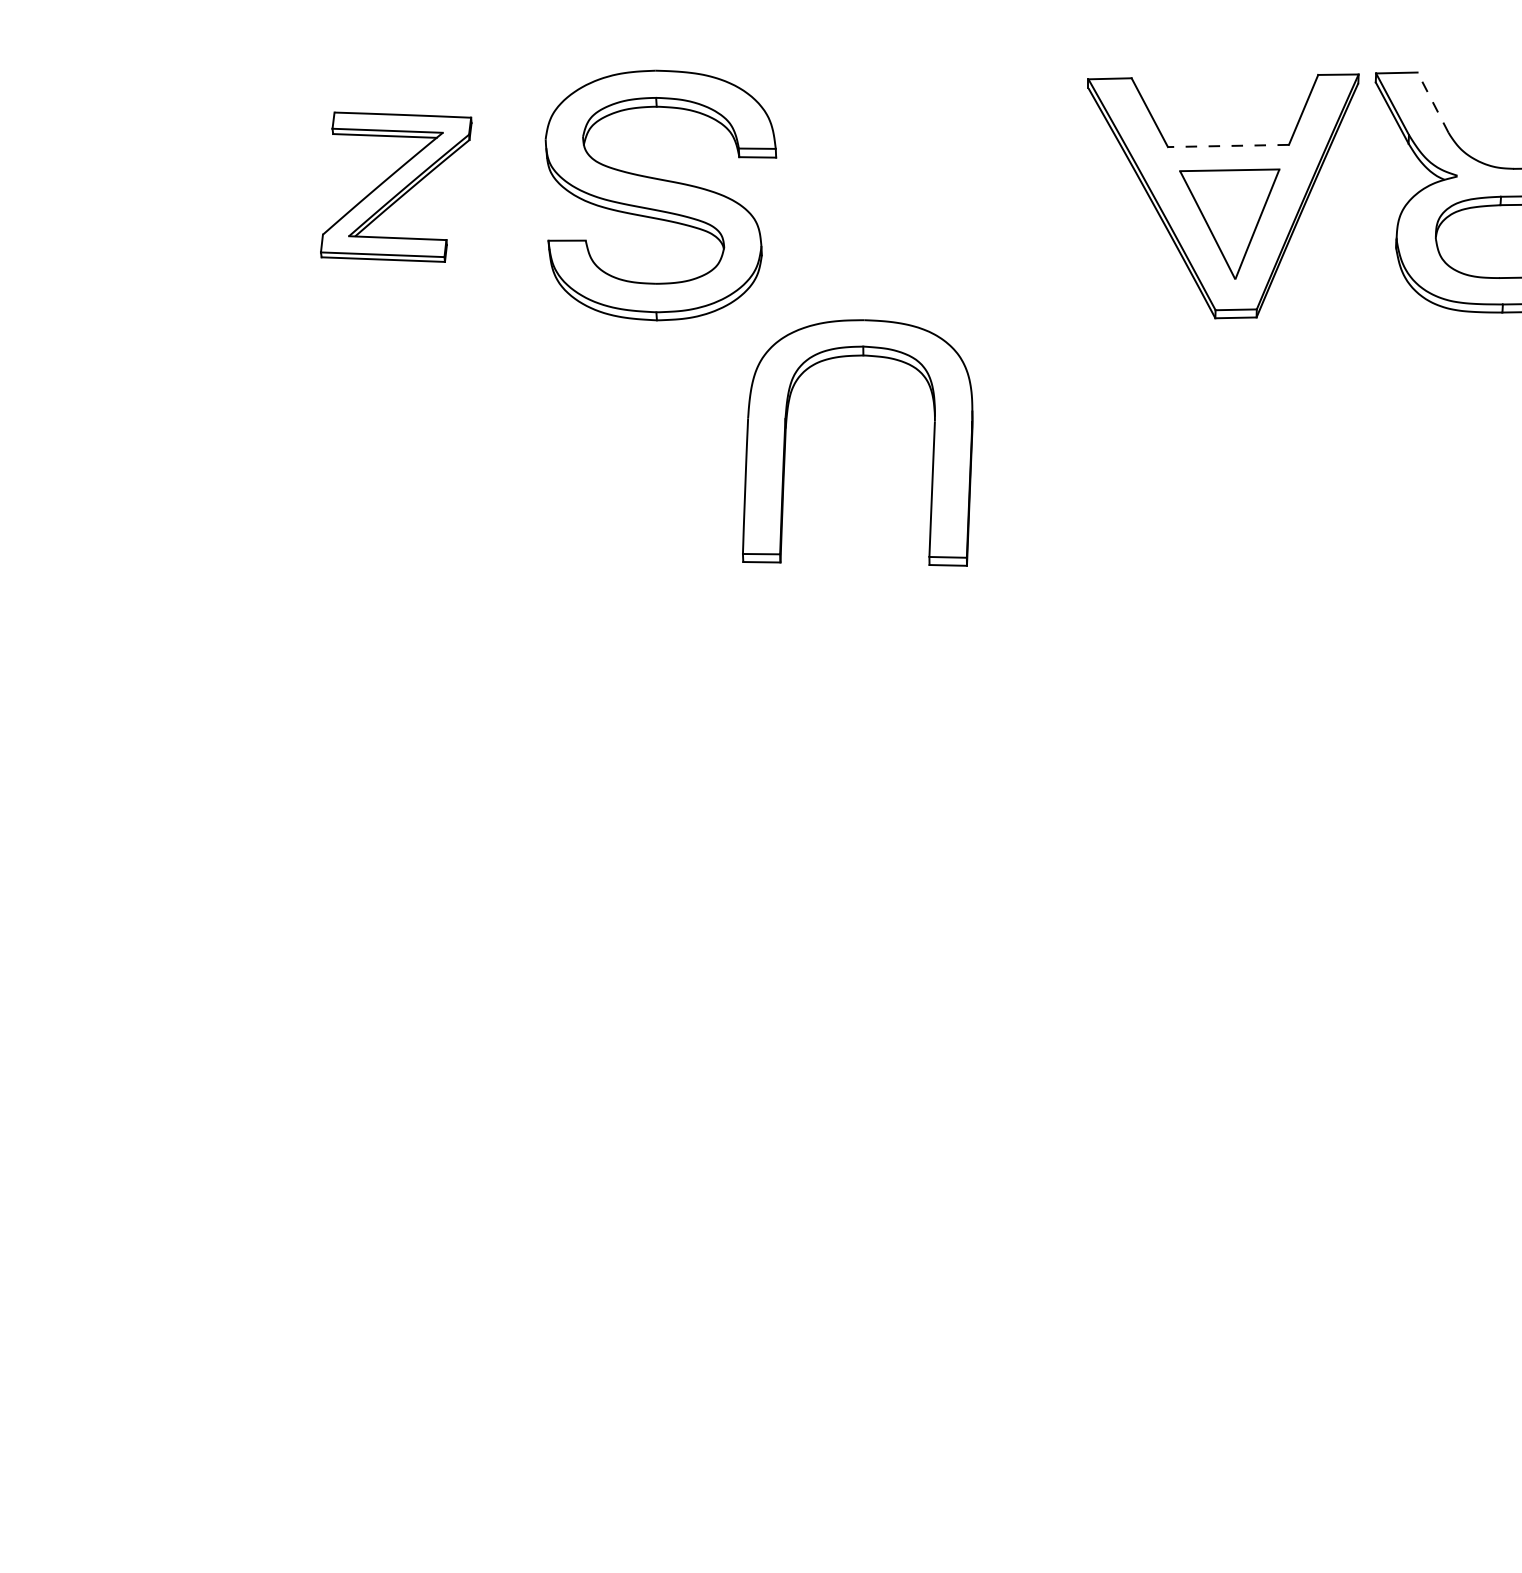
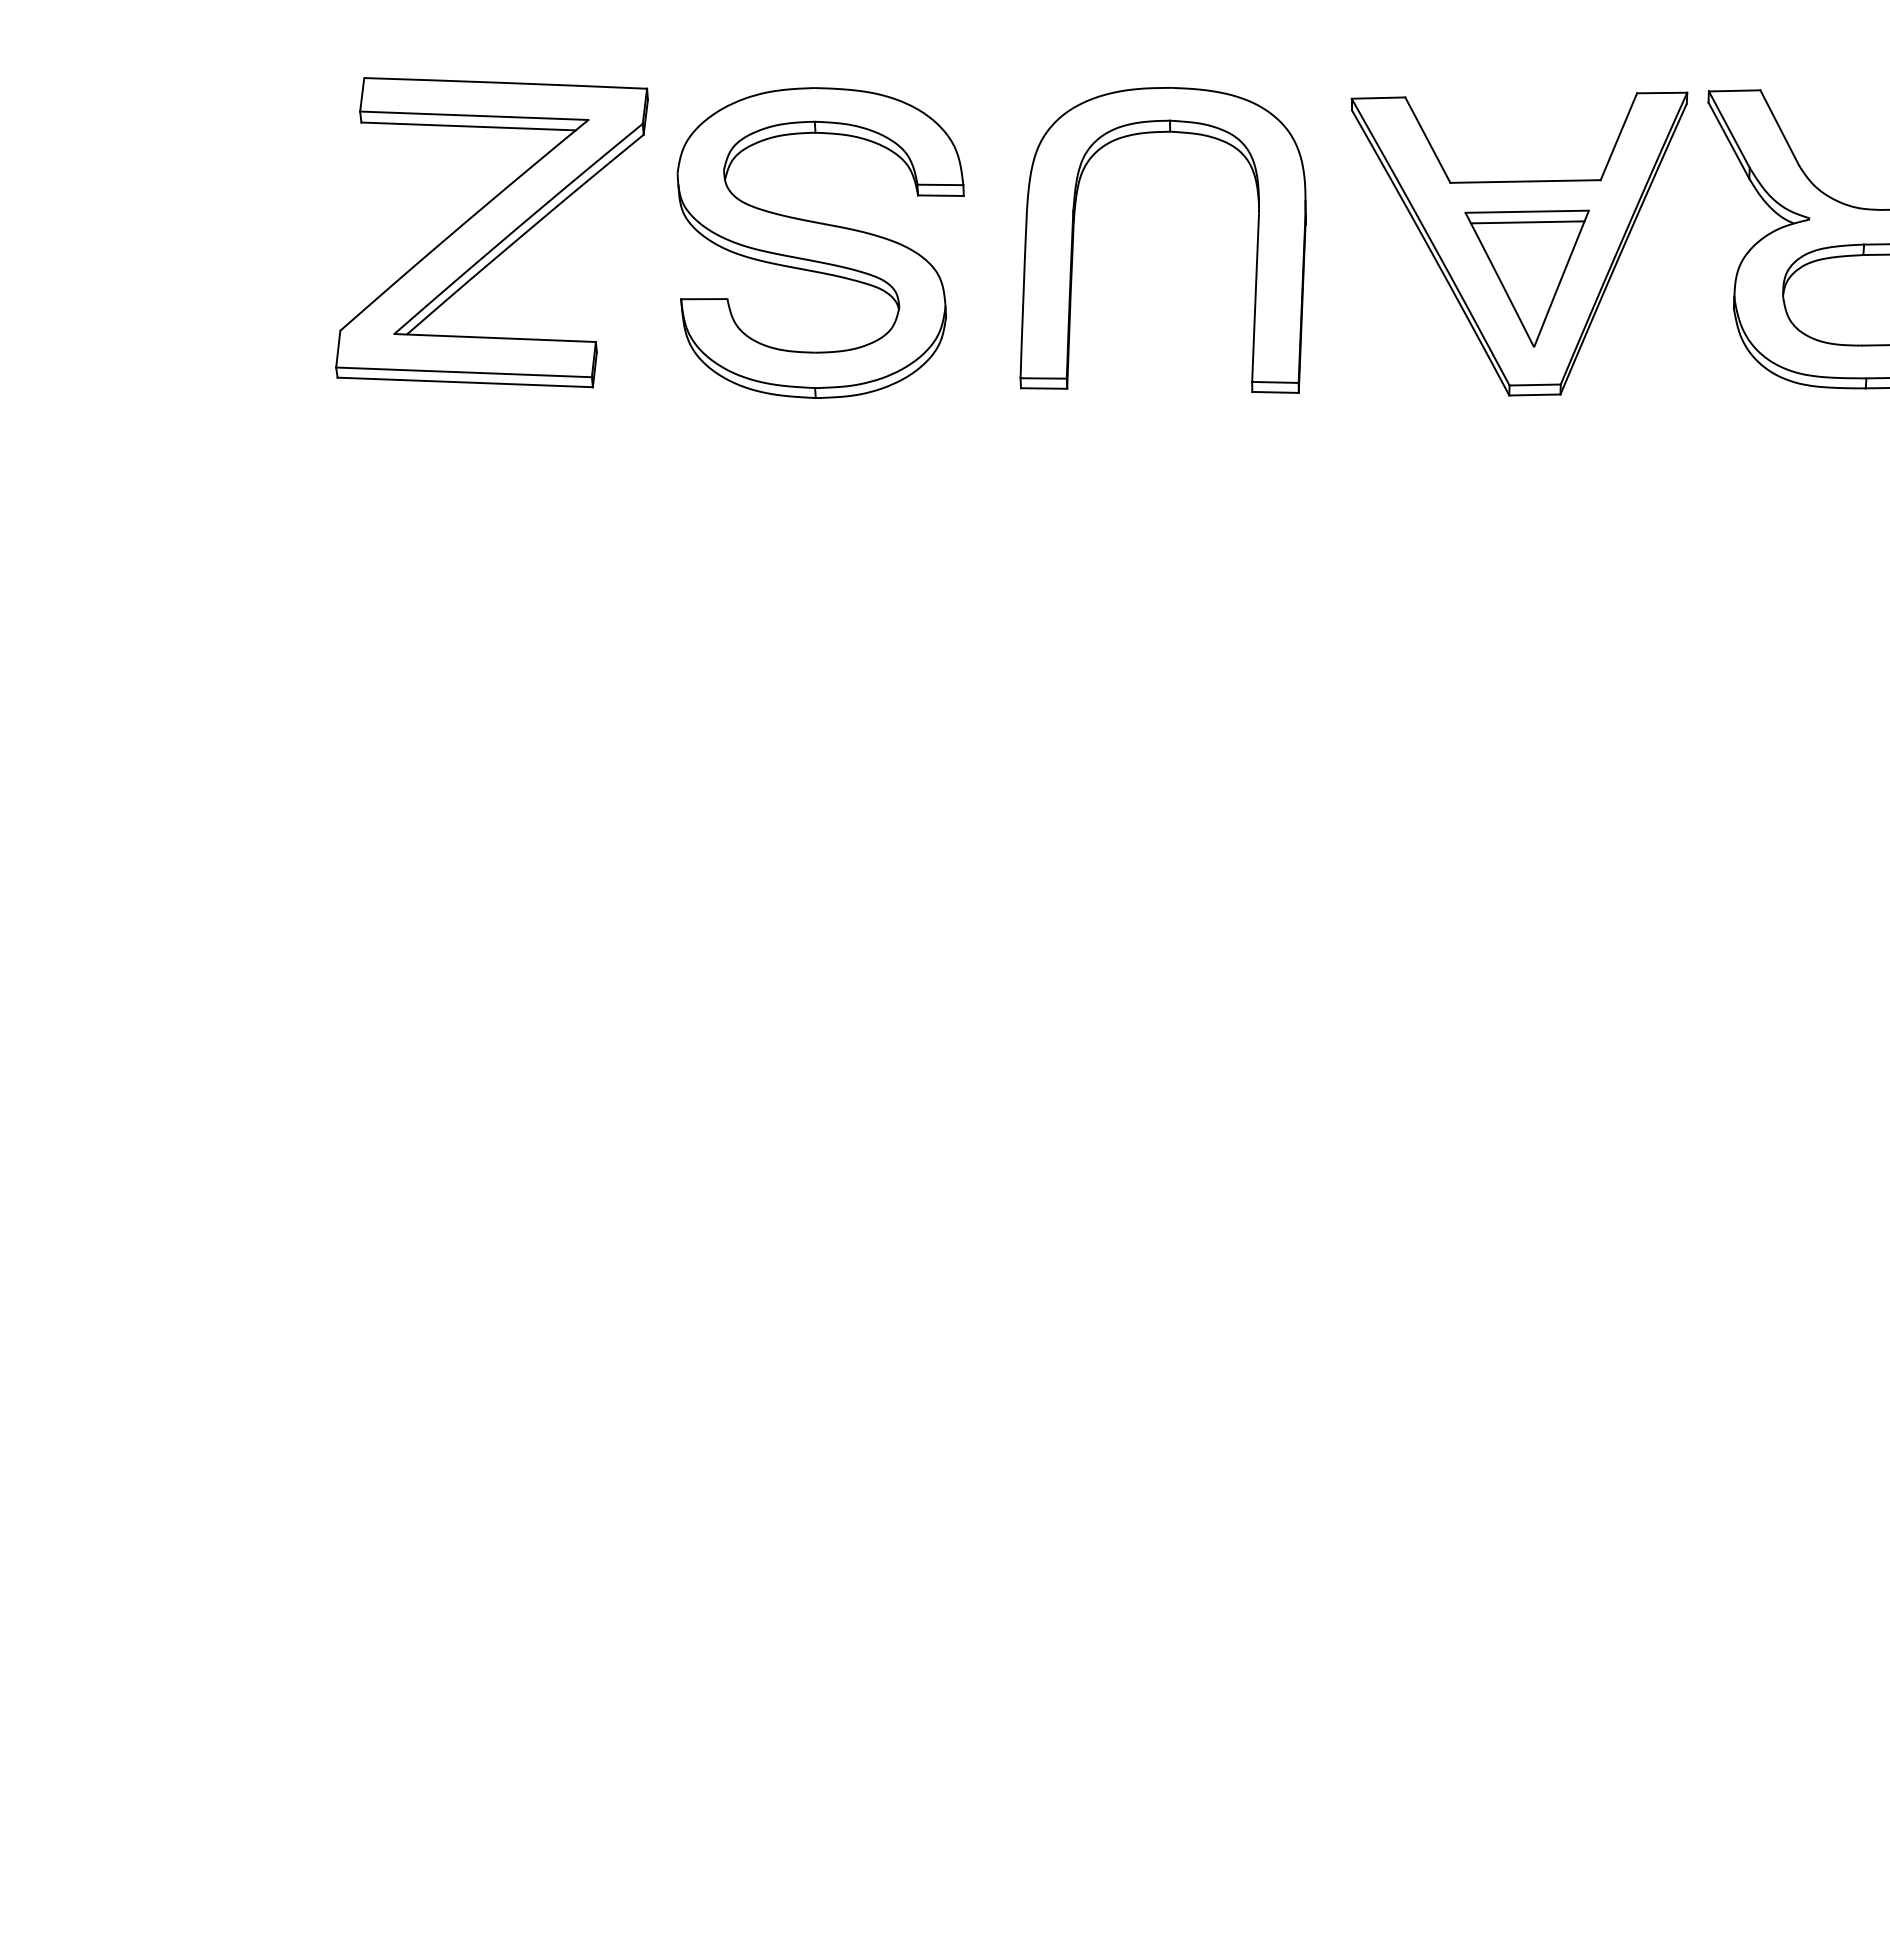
line: (1432, 102) -> (1779, 127), dashed -> solid
line: (1228, 145) -> (1525, 181), dashed -> solid
line: (1230, 178) -> (1527, 222), added
part: (395, 187) -> (491, 232), size x1.67
part: (786, 439) -> (1074, 235), moved

